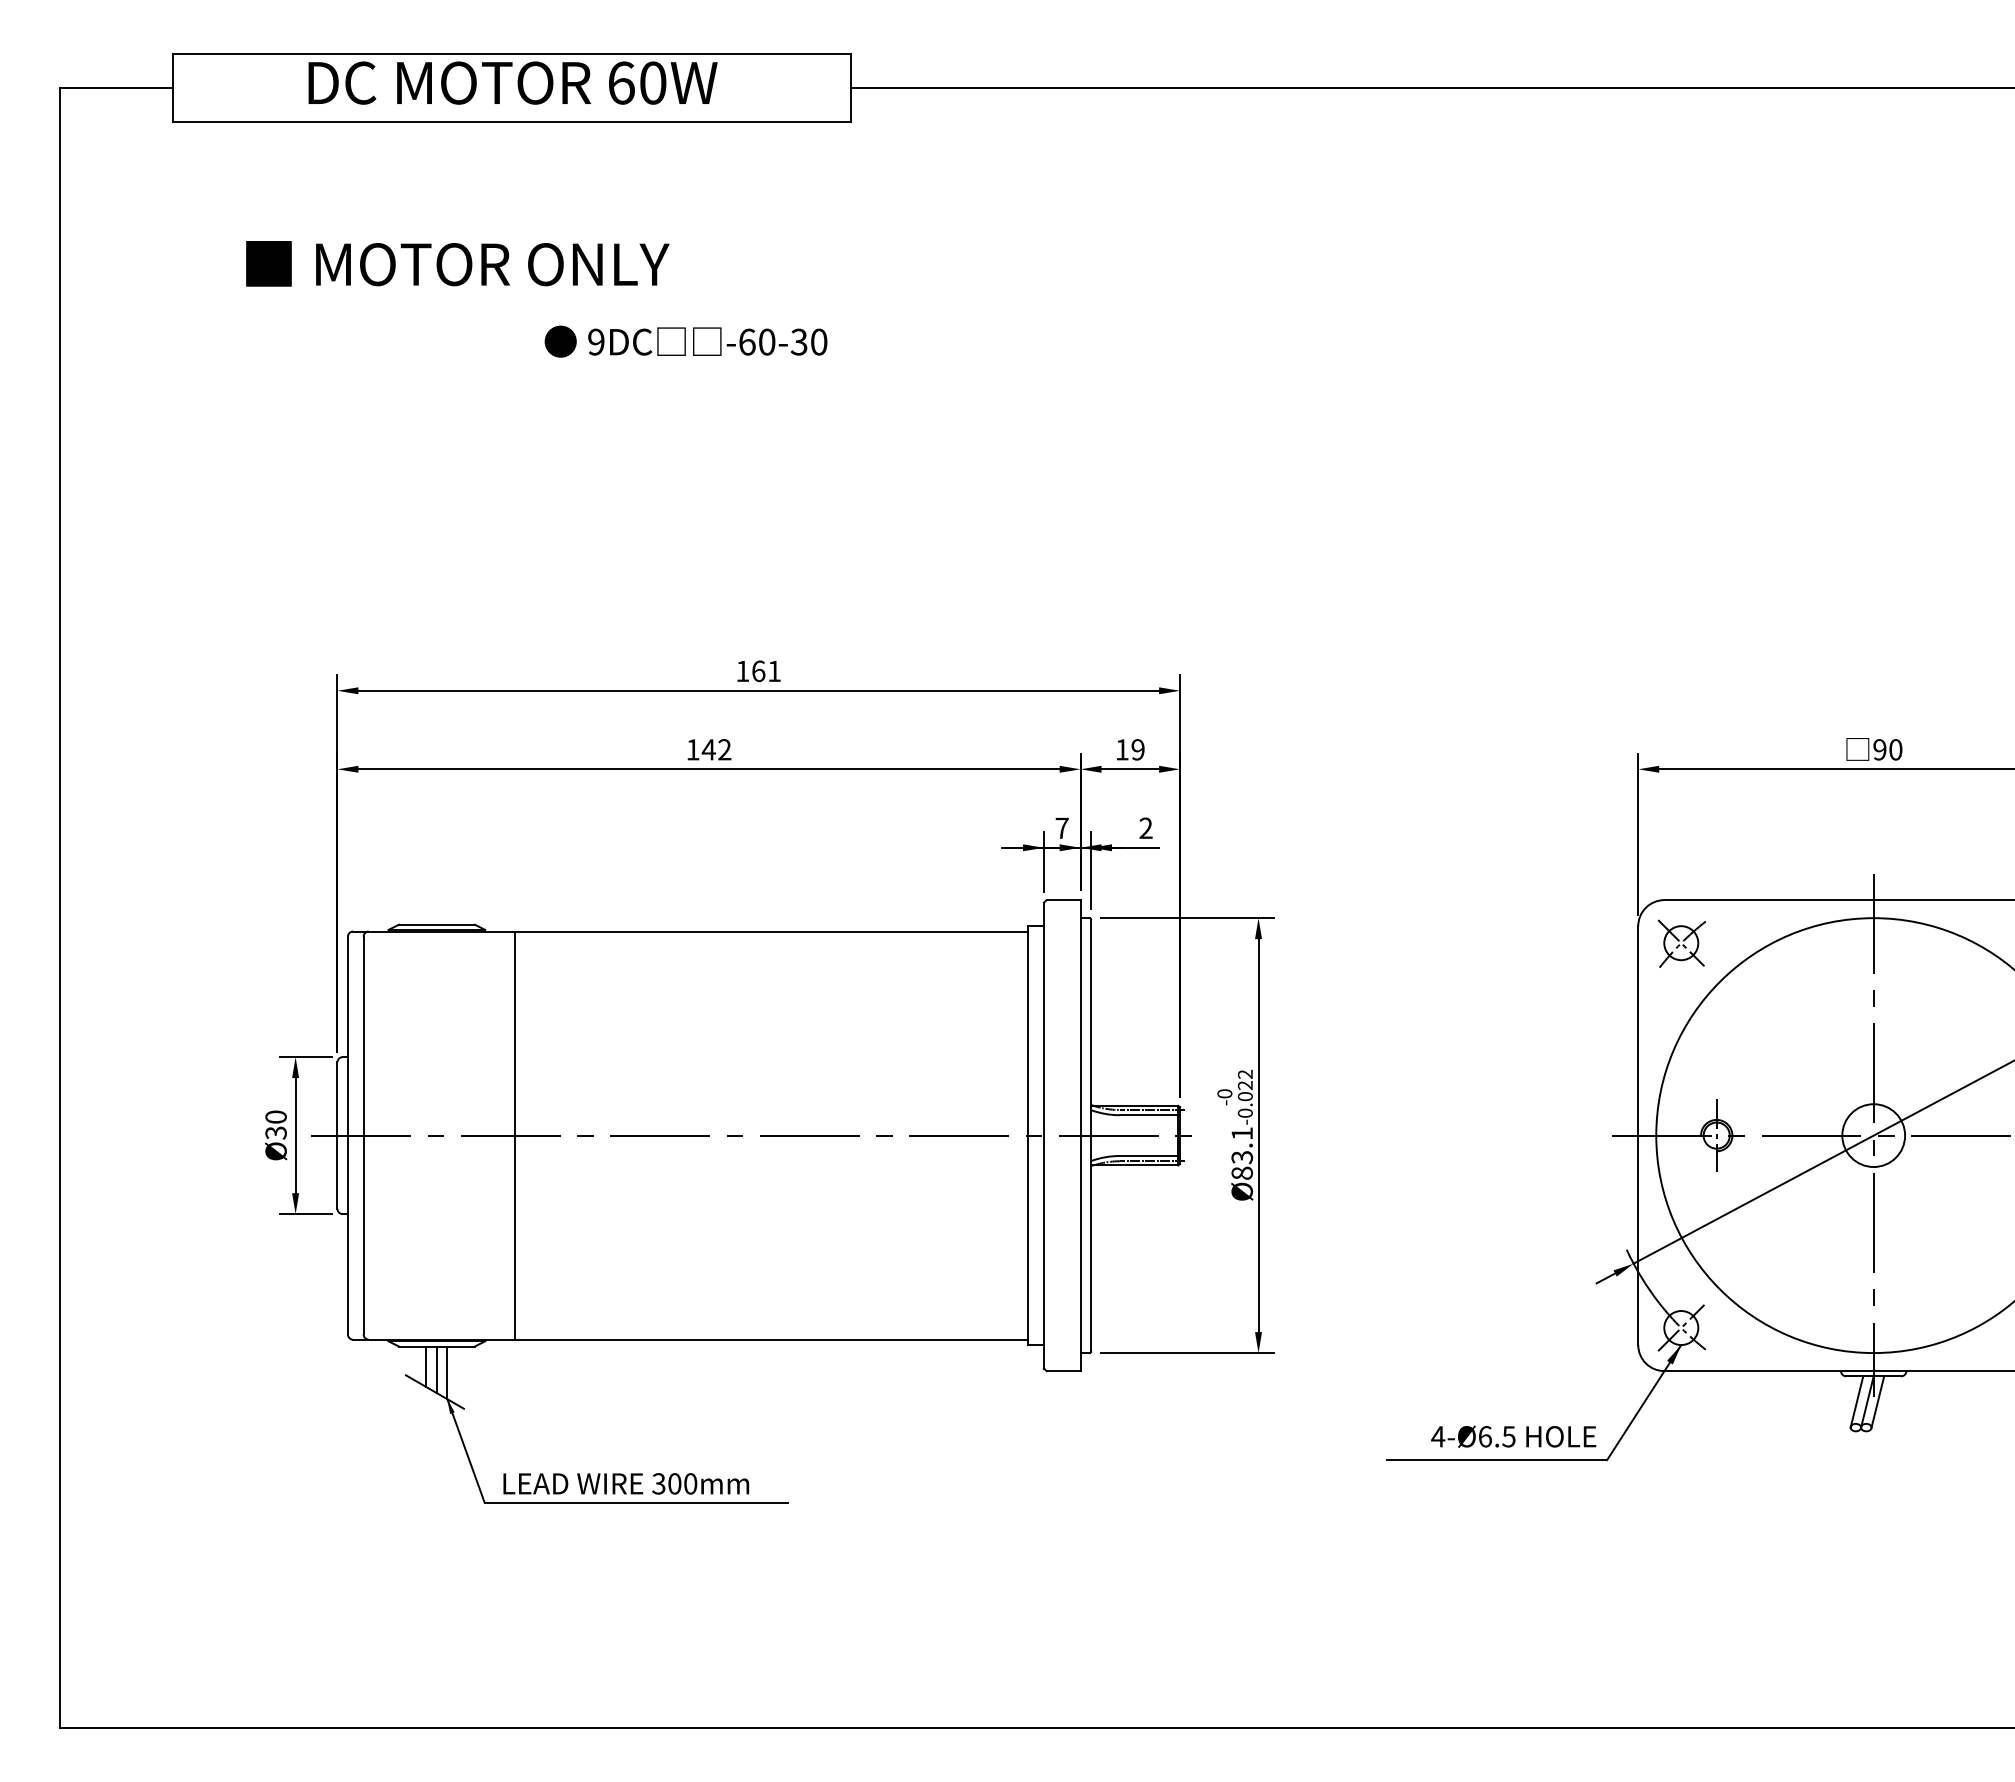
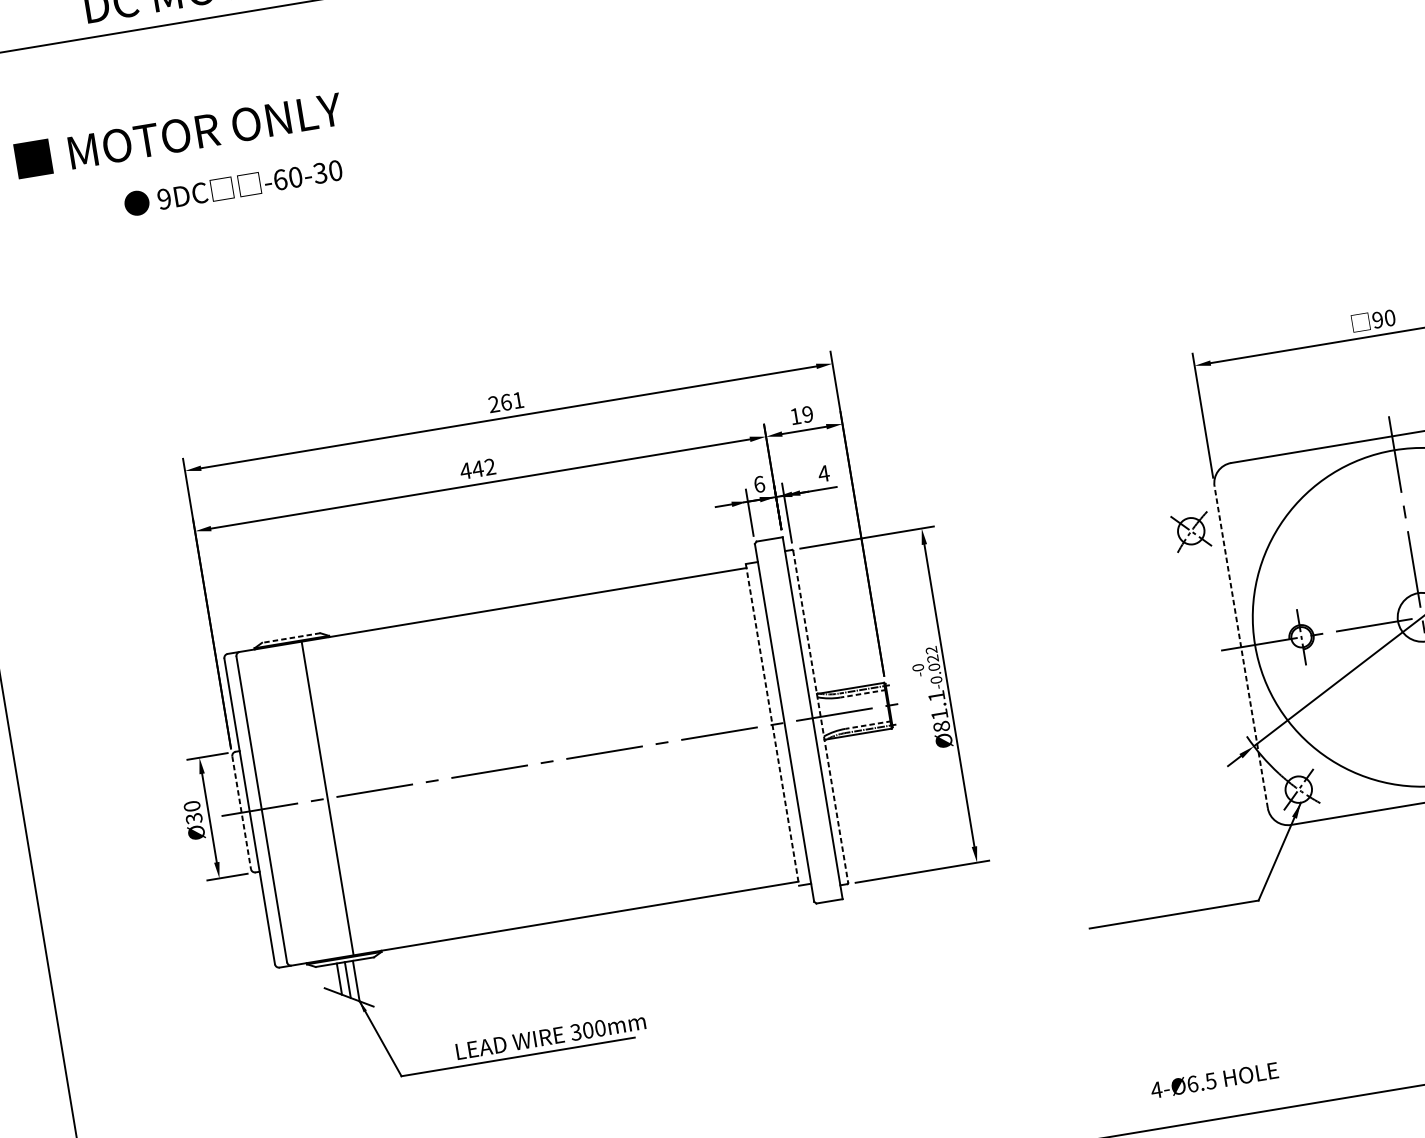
text: (457, 263) -> (178, 134), moved
text: (685, 341) -> (232, 187), moved
text: (742, 670) -> (493, 403), 161 -> 261
text: (692, 749) -> (465, 470), 142 -> 442
text: (1145, 827) -> (823, 473), 2 -> 4
text: (1061, 828) -> (758, 484), 7 -> 6
line: (436, 924) -> (290, 637), solid -> dashed
part: (1681, 943) -> (1191, 531), moved
line: (1149, 1115) -> (863, 693), solid -> dashed
line: (515, 1135) -> (327, 798), moved
line: (1638, 1135) -> (1241, 647), solid -> dashed
line: (337, 1136) -> (241, 813), solid -> dashed
line: (1028, 1136) -> (772, 725), solid -> dashed
line: (1091, 1136) -> (821, 717), solid -> dashed
line: (1149, 1156) -> (868, 725), solid -> dashed
text: (1241, 1157) -> (939, 714), Ø83.1 -> Ø81.1
text: (1513, 1436) -> (1214, 1080), moved
text: (626, 1483) -> (551, 1036), moved

